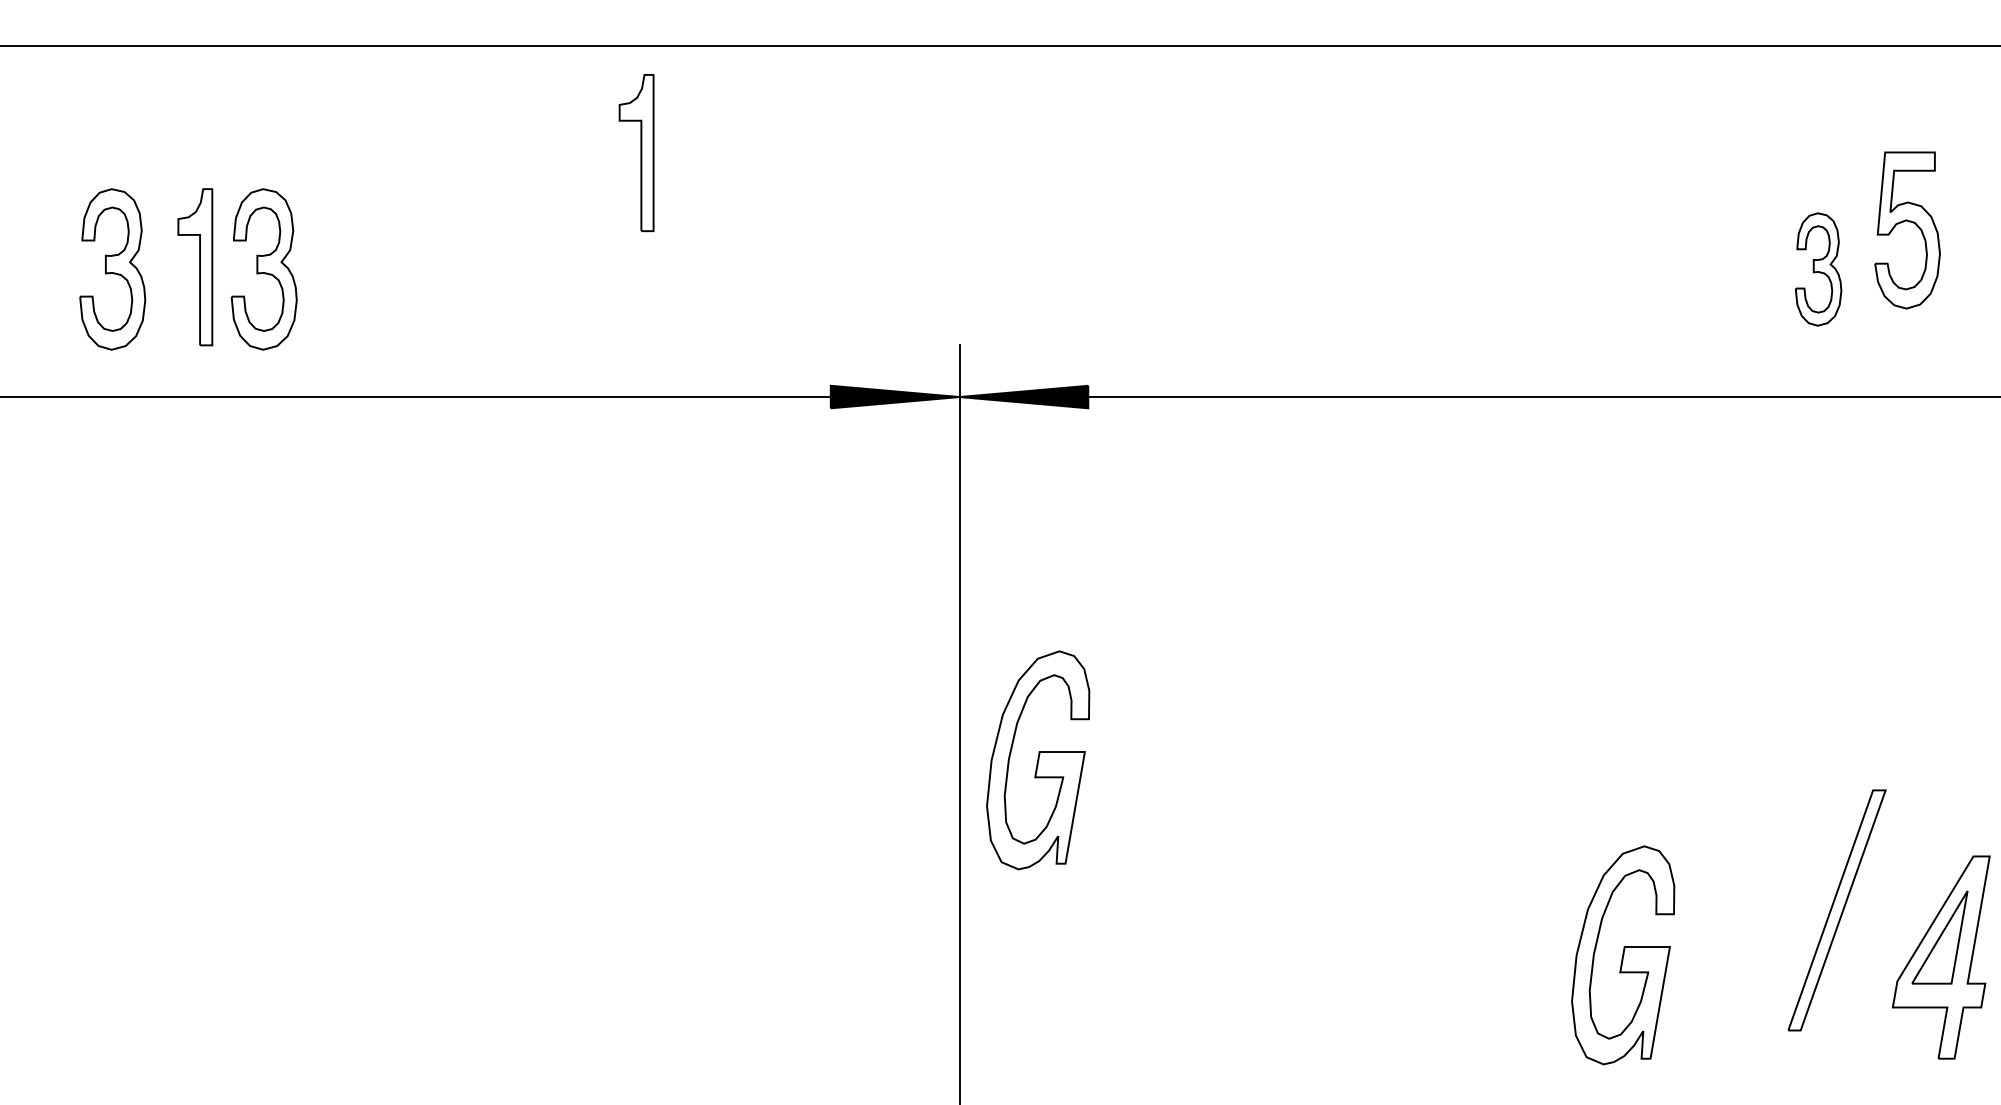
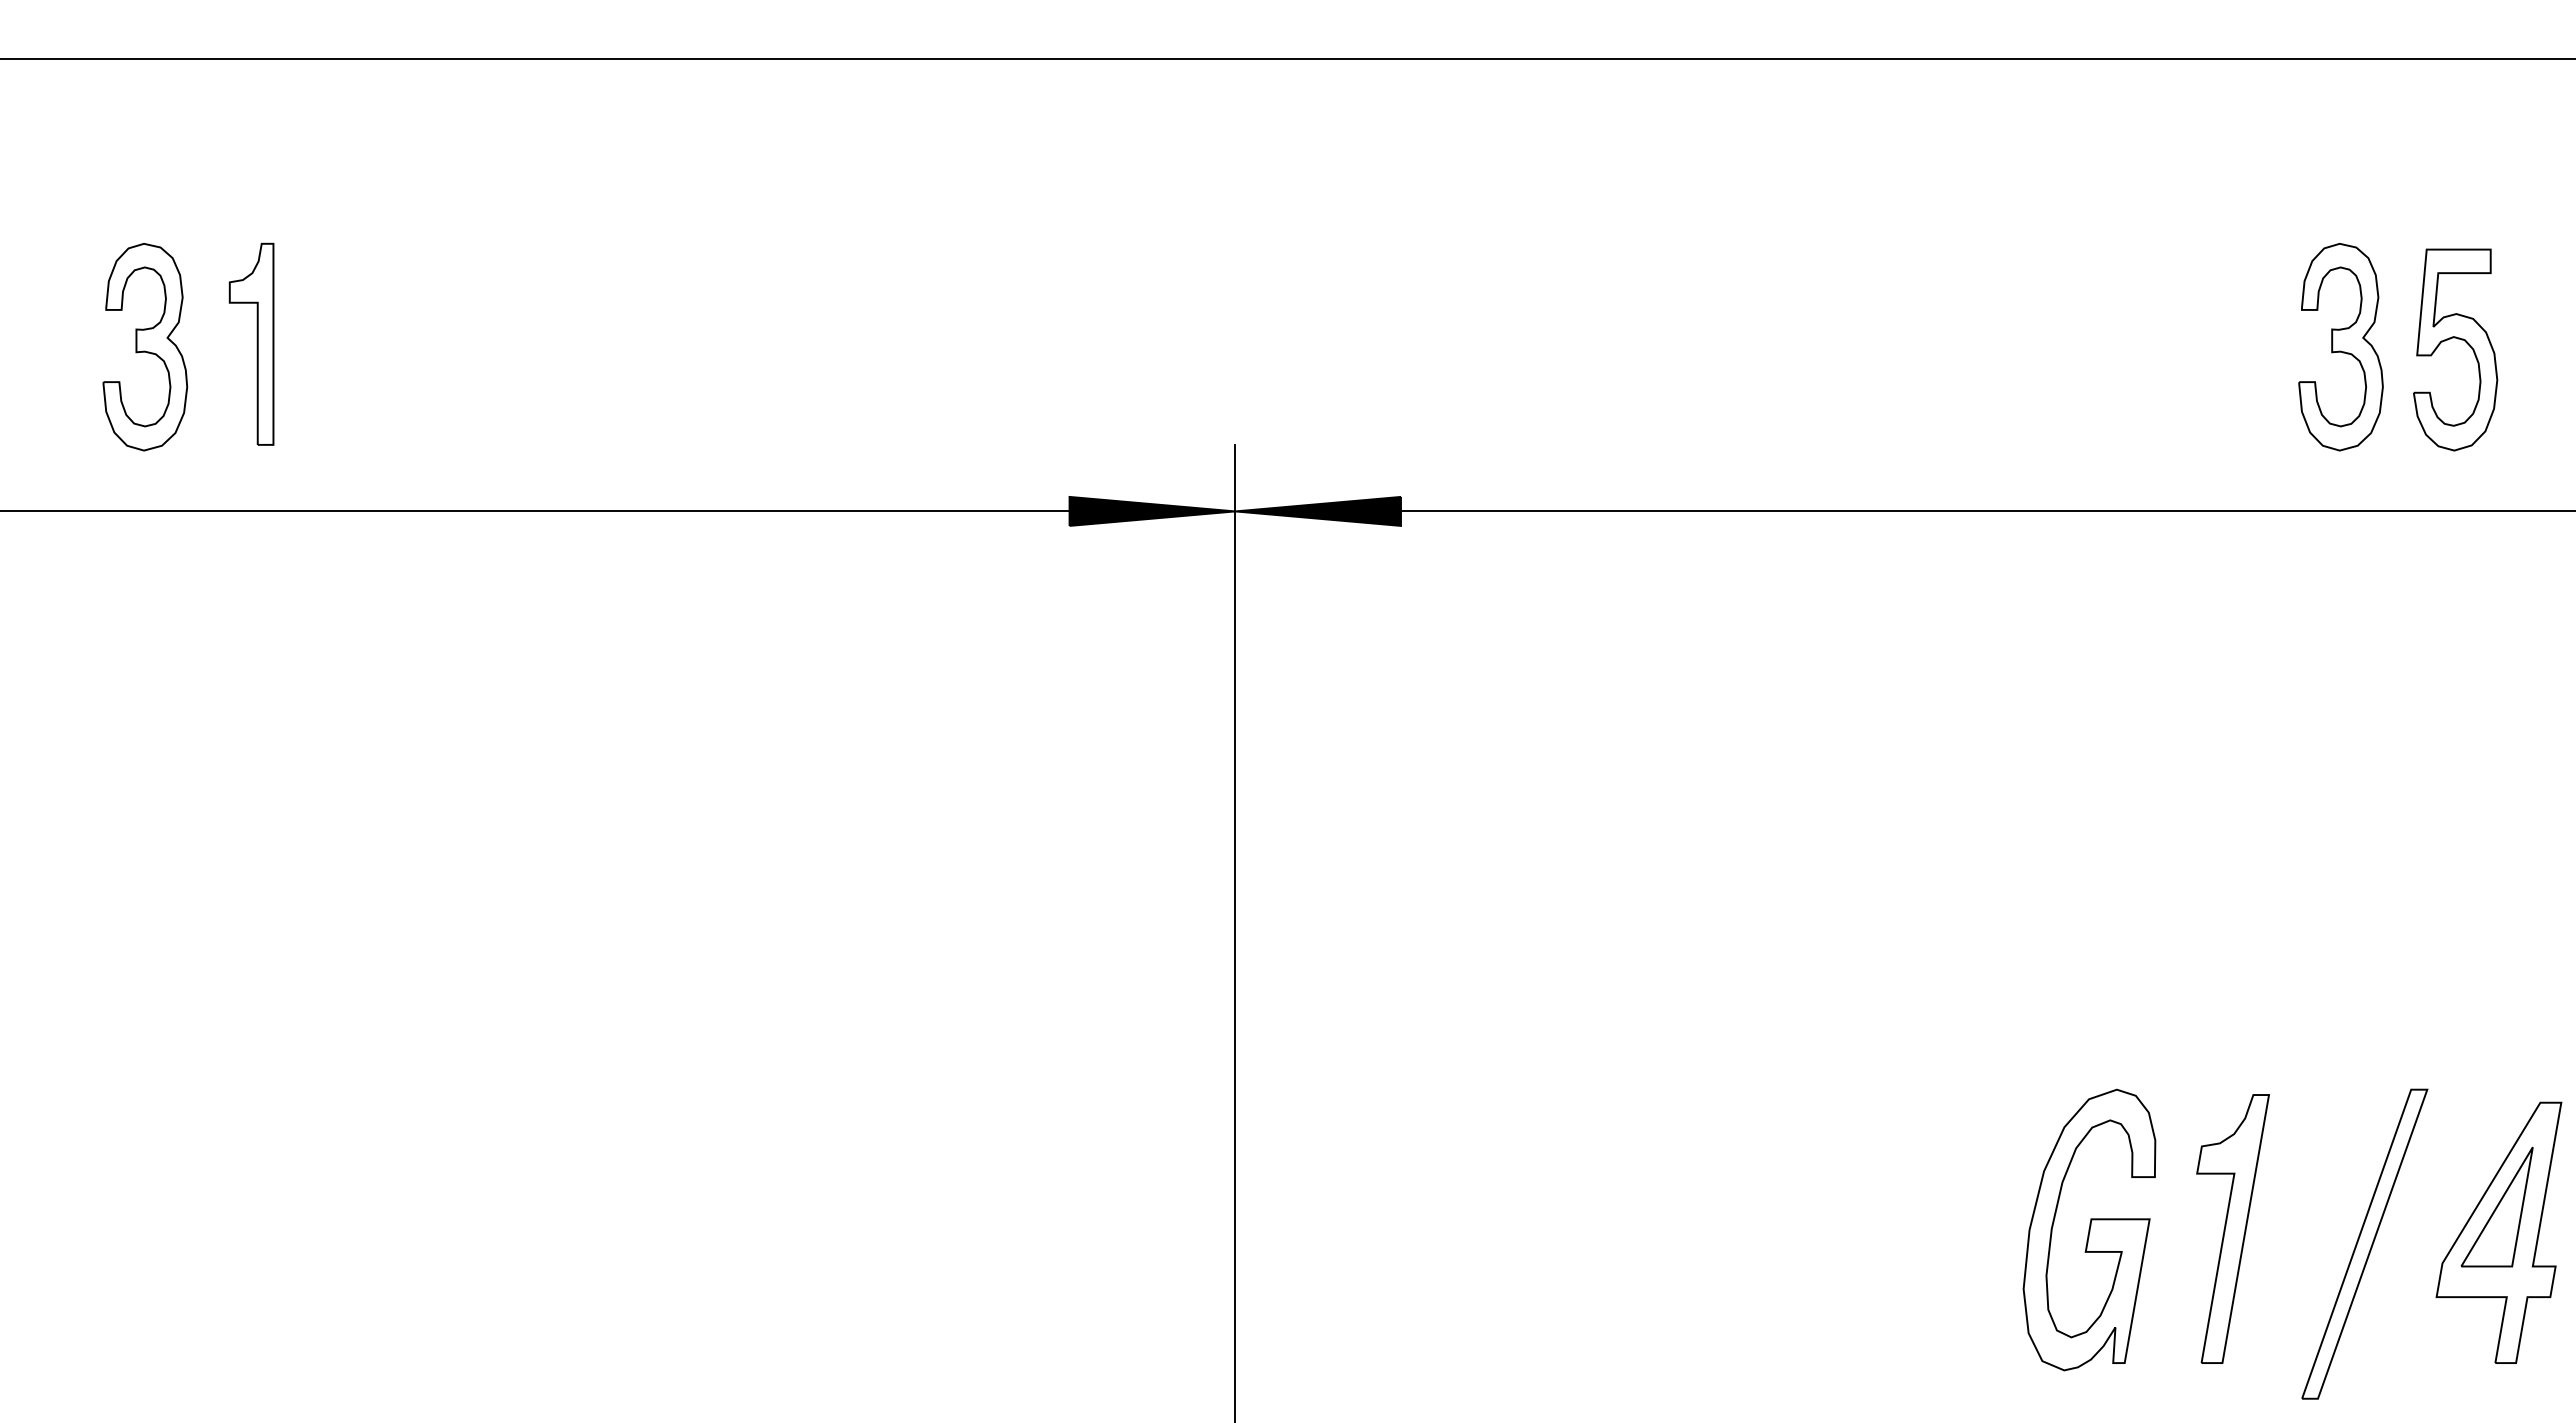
part: (636, 152) -> (819, 196), removed
part: (1909, 222) -> (2458, 339), moved
part: (264, 269) -> (340, 347), removed
part: (1818, 269) -> (2340, 347), size x1.43
part: (1038, 759) -> (1336, 978), removed
part: (1836, 909) -> (2364, 1243), moved
part: (1734, 954) -> (2232, 1228), added

